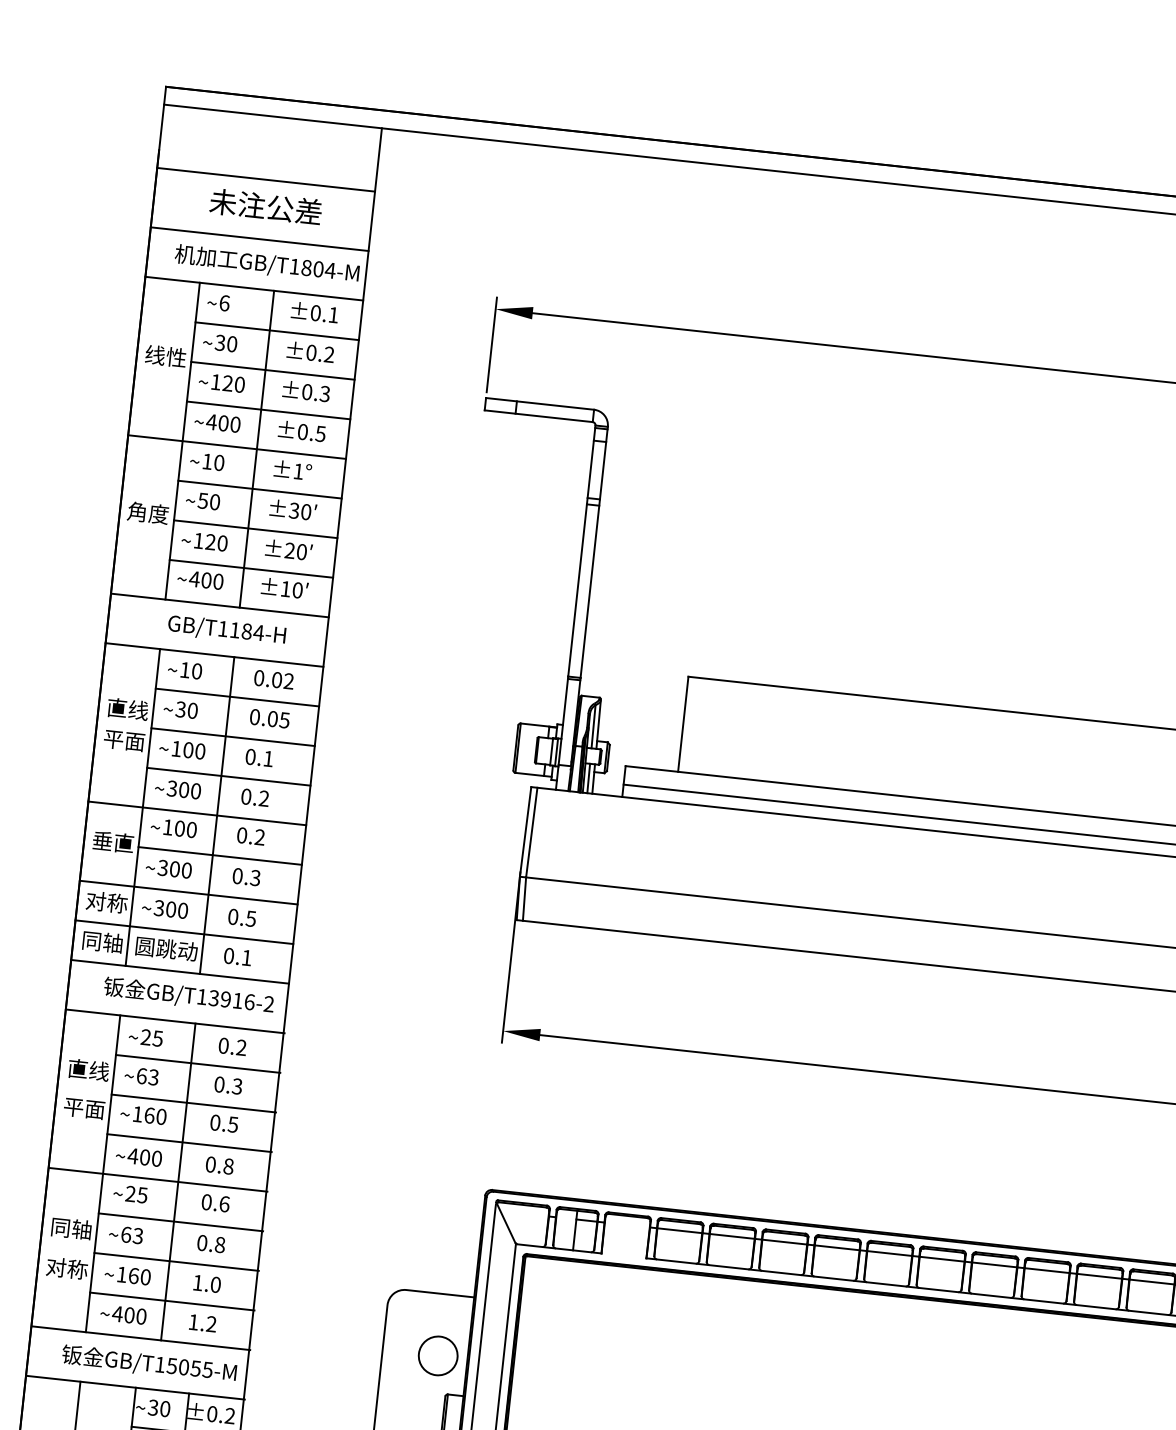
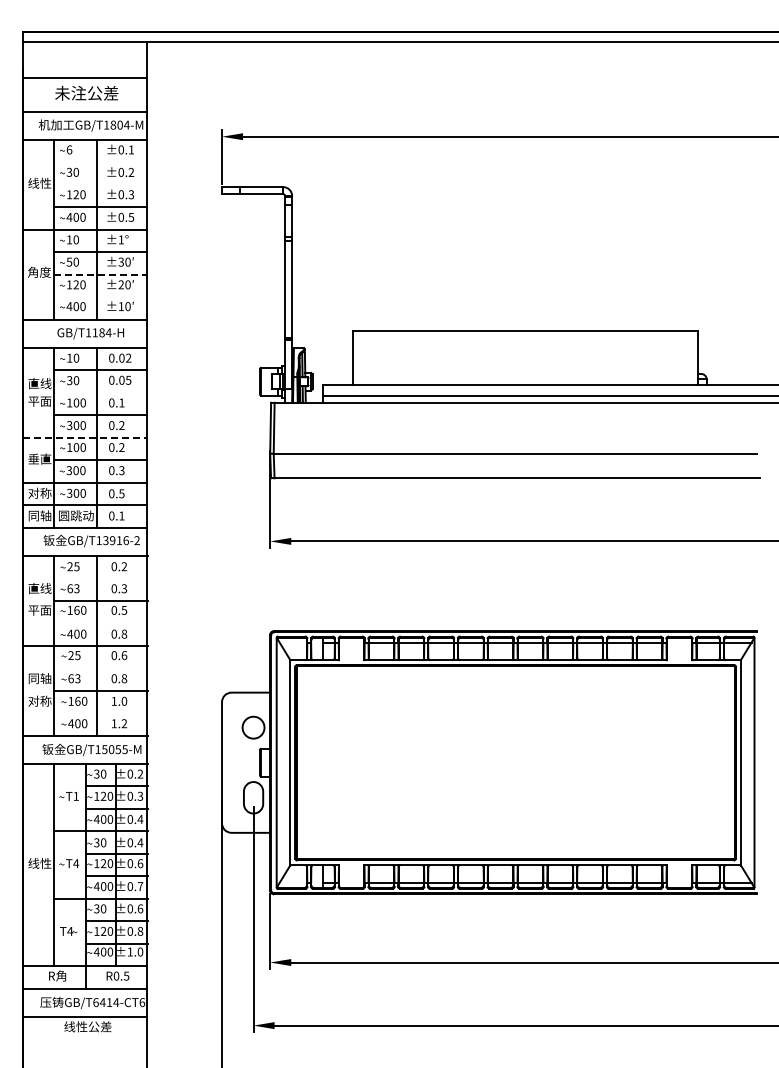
line: (276, 331) -> (100, 162), removed
line: (272, 370) -> (100, 184), removed
line: (257, 528) -> (101, 274), solid -> dashed
line: (250, 569) -> (100, 297), removed
line: (232, 736) -> (100, 392), removed
line: (197, 812) -> (85, 437), solid -> dashed
line: (197, 1063) -> (100, 578), removed
line: (188, 1143) -> (100, 623), removed
line: (179, 1222) -> (100, 668), removed
line: (171, 1301) -> (100, 713), removed

